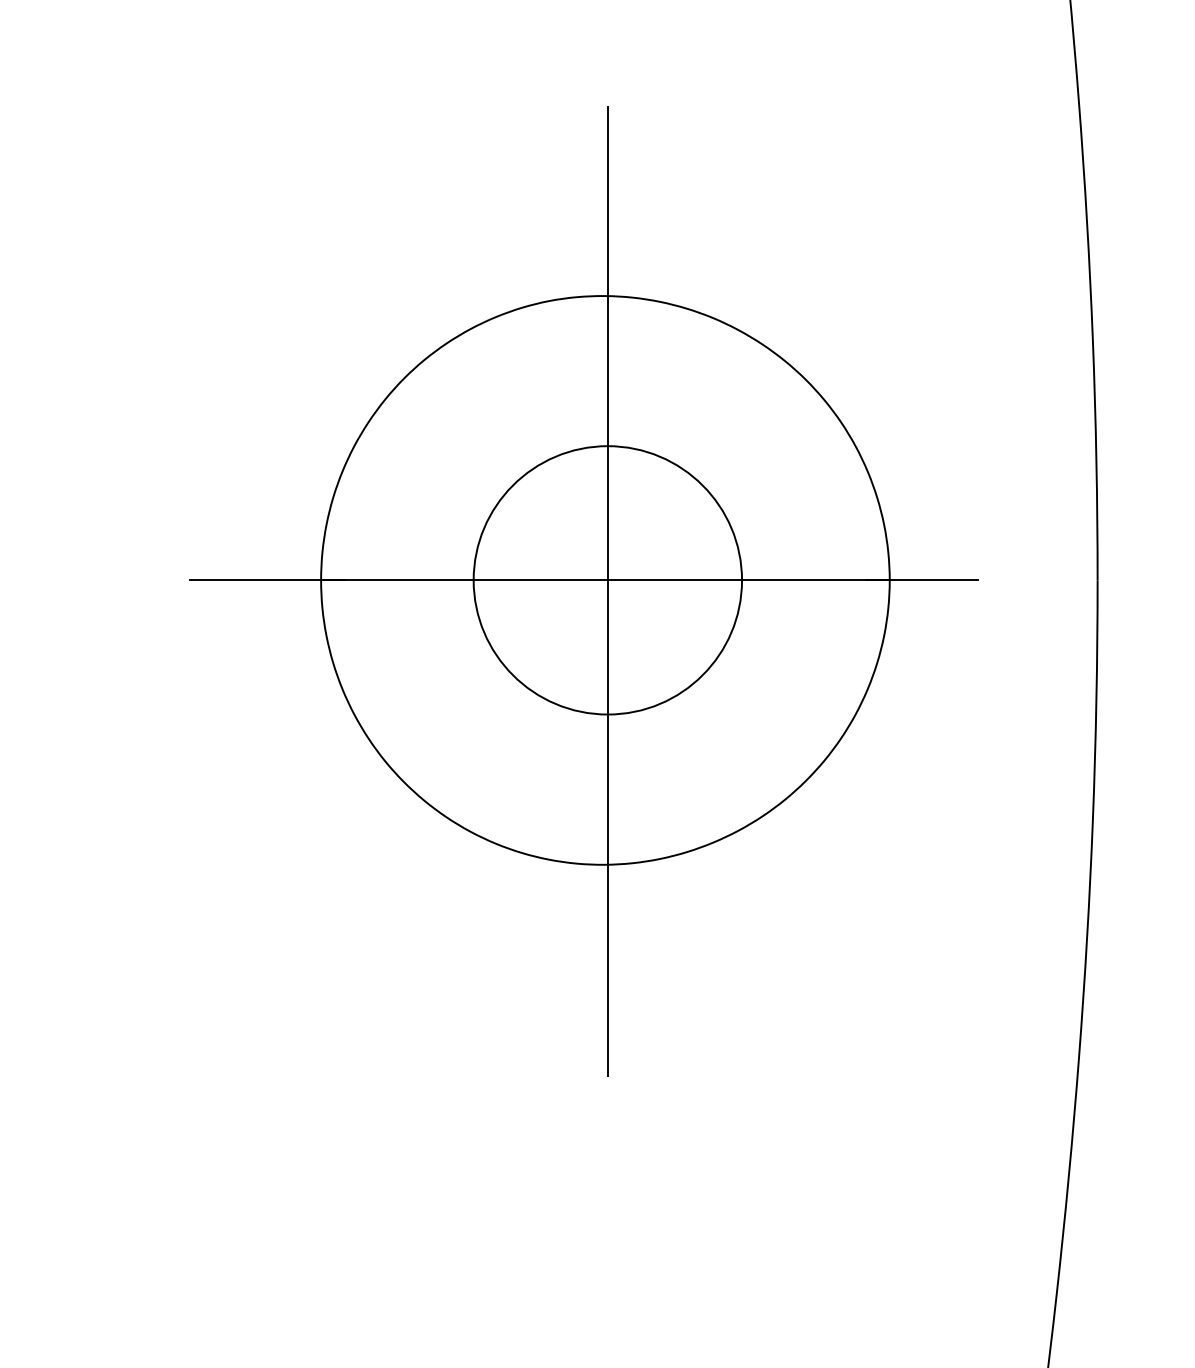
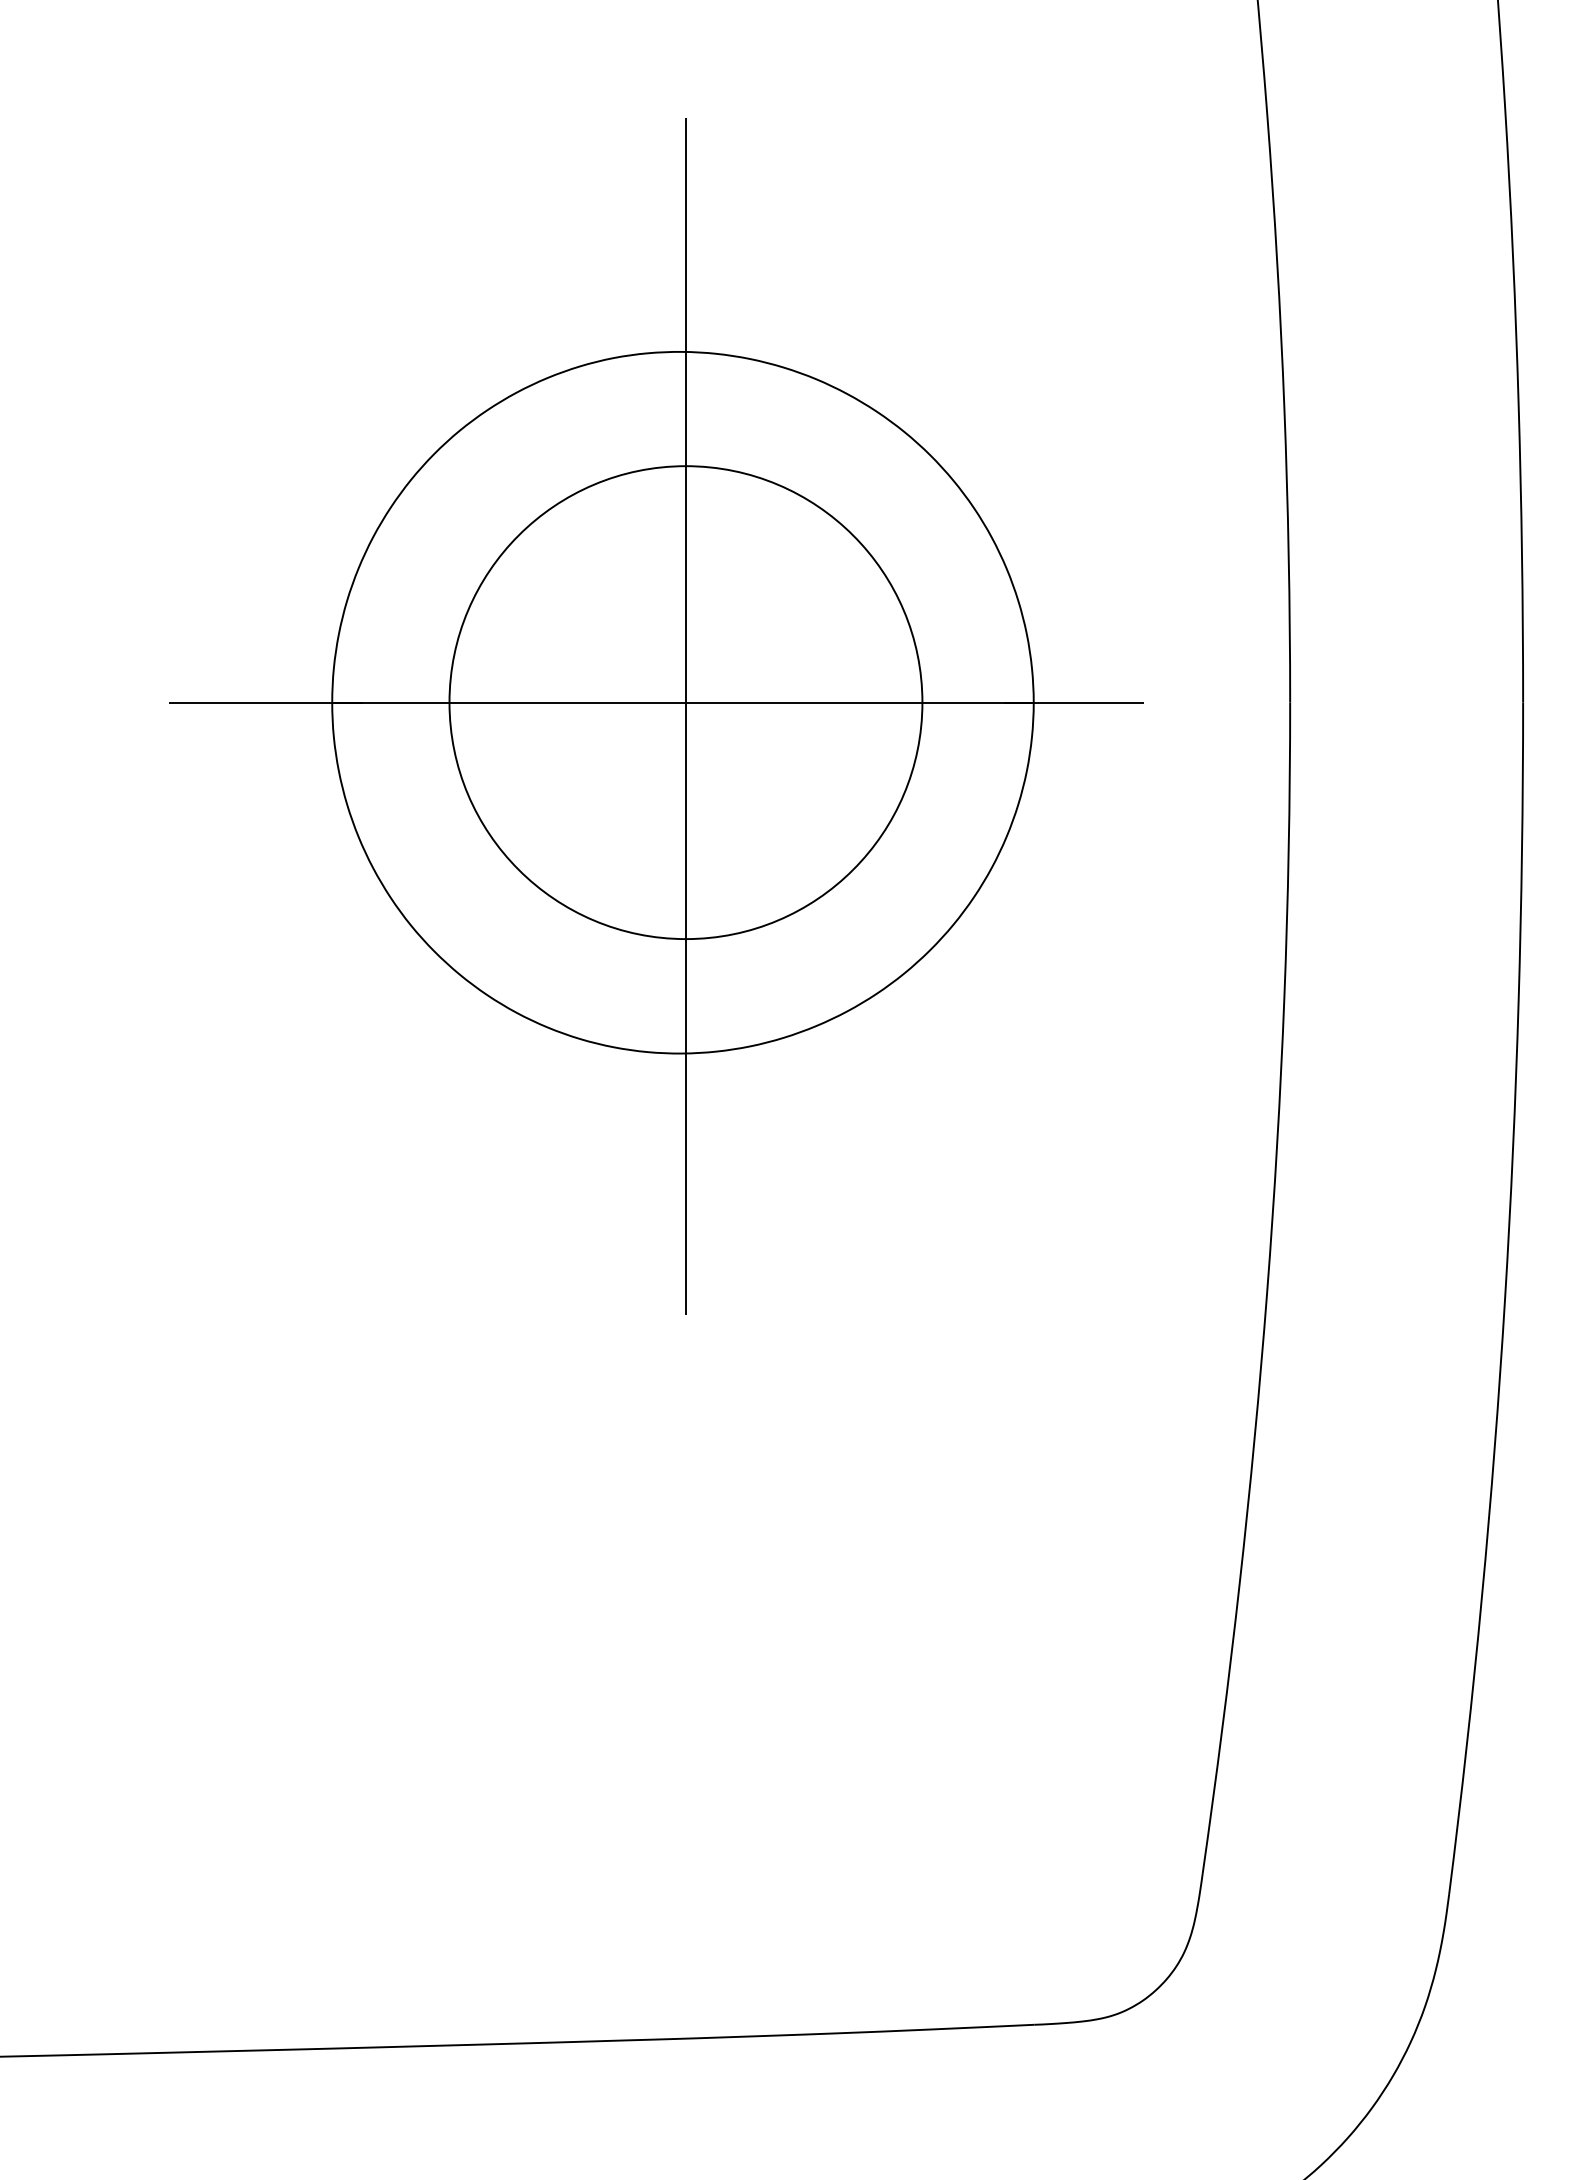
circle: (607, 580) -> (685, 702), size x1.43

